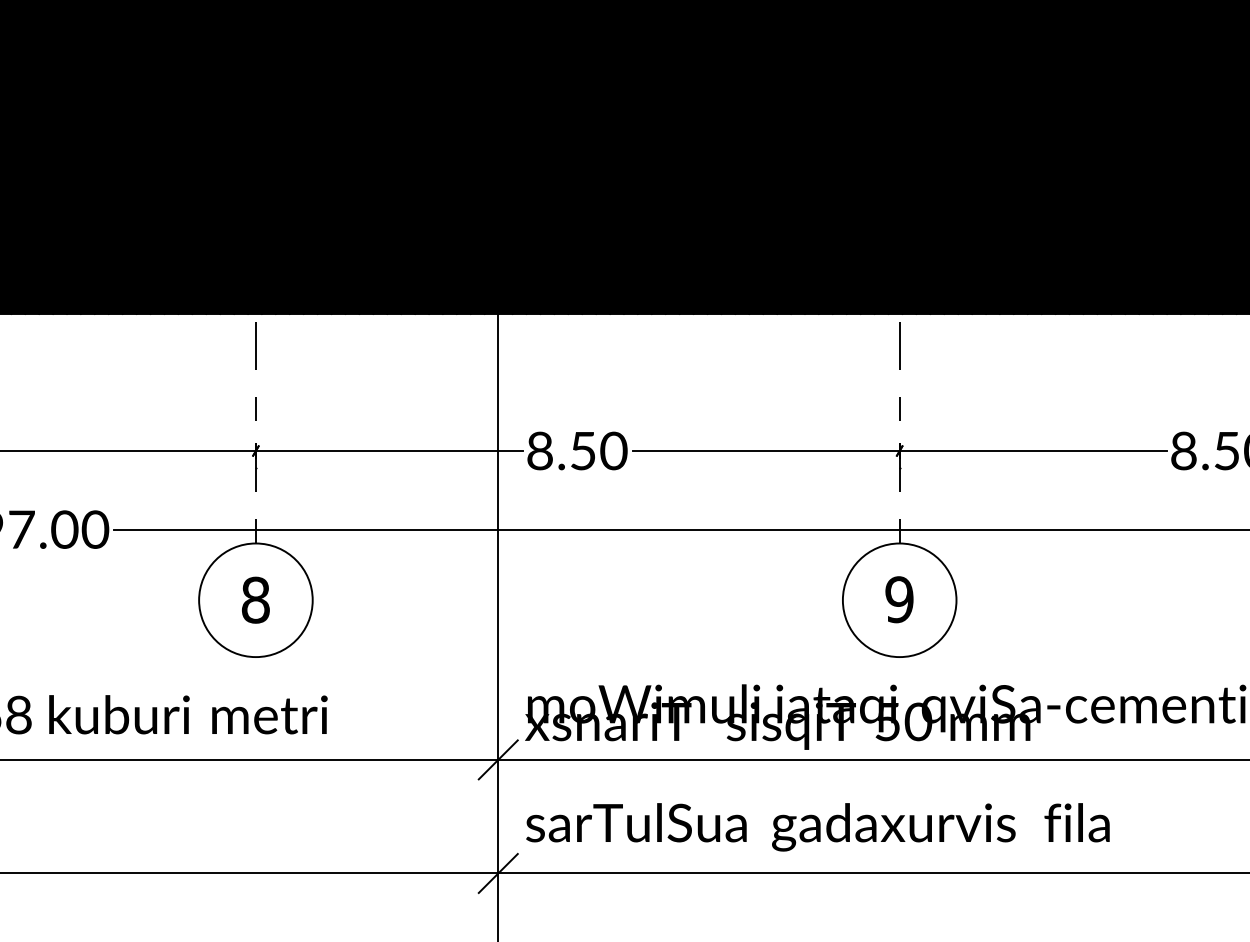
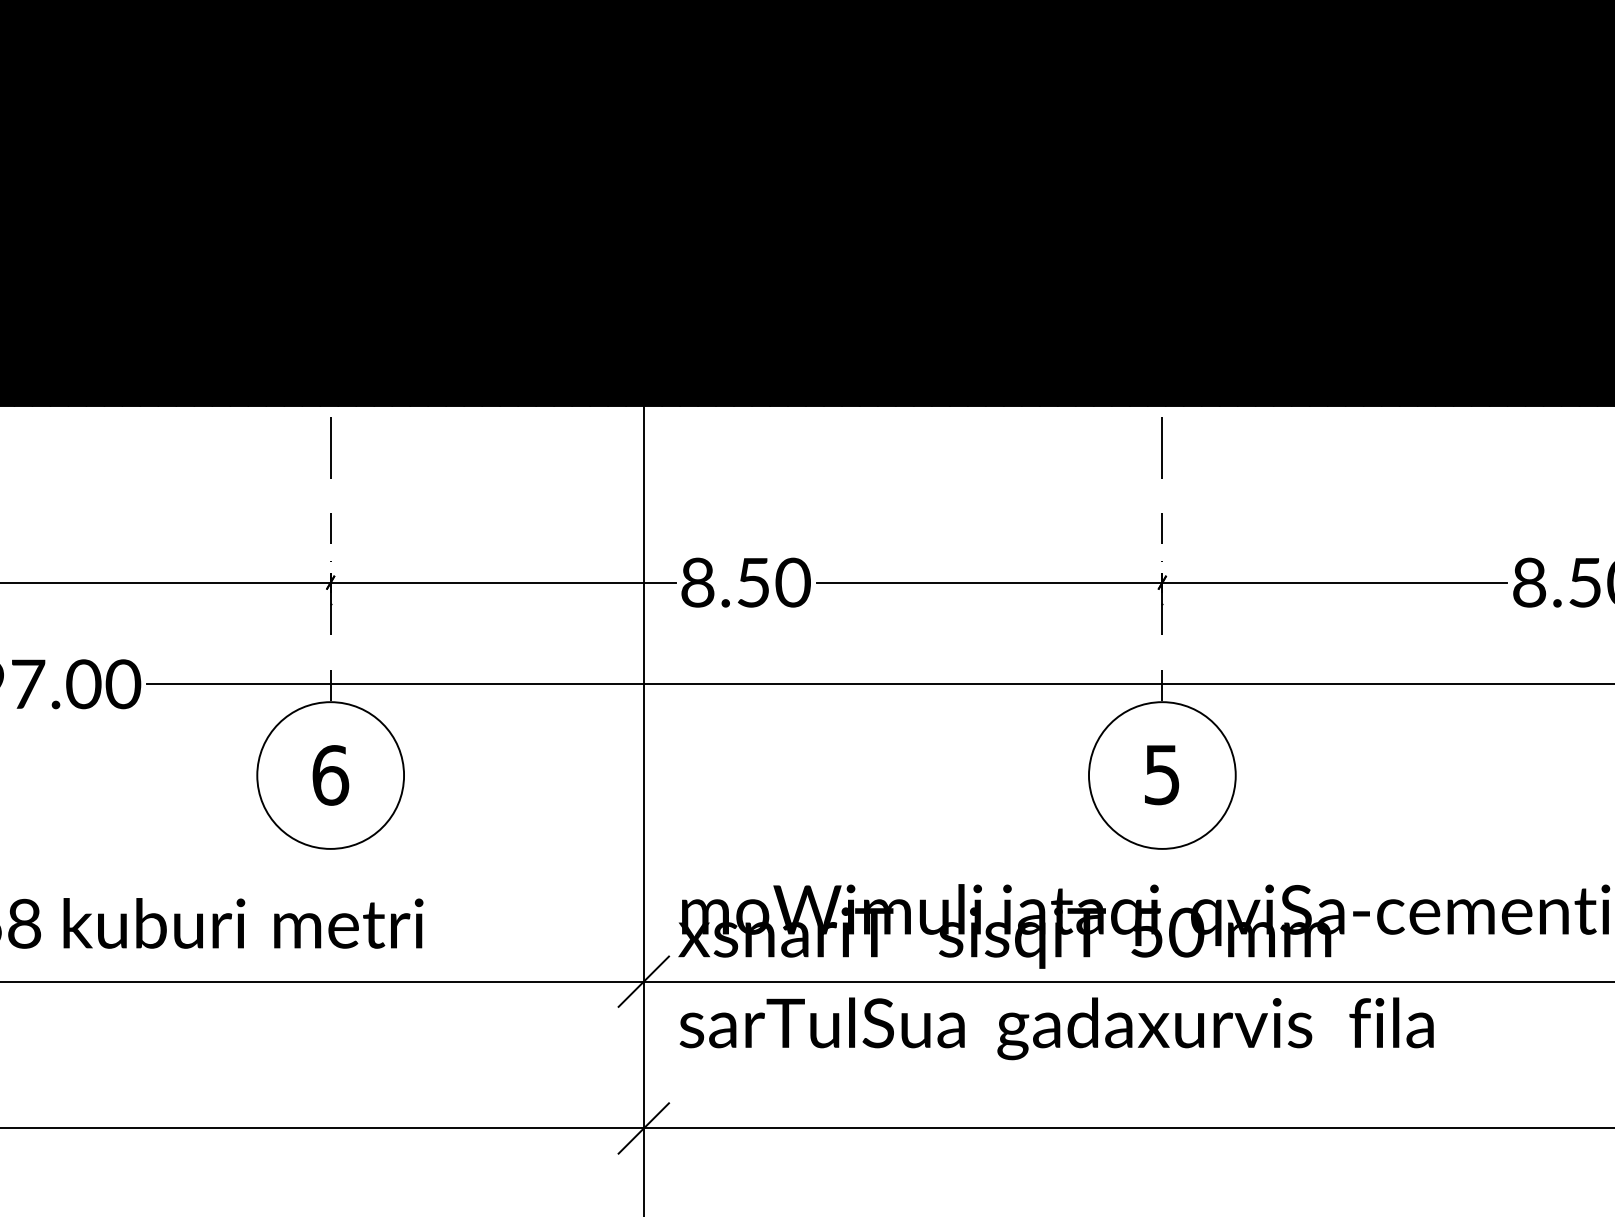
text: (255, 599) -> (330, 774), 8 -> 6
text: (899, 599) -> (1162, 774), 9 -> 5
text: (817, 827) -> (1056, 1029), moved

